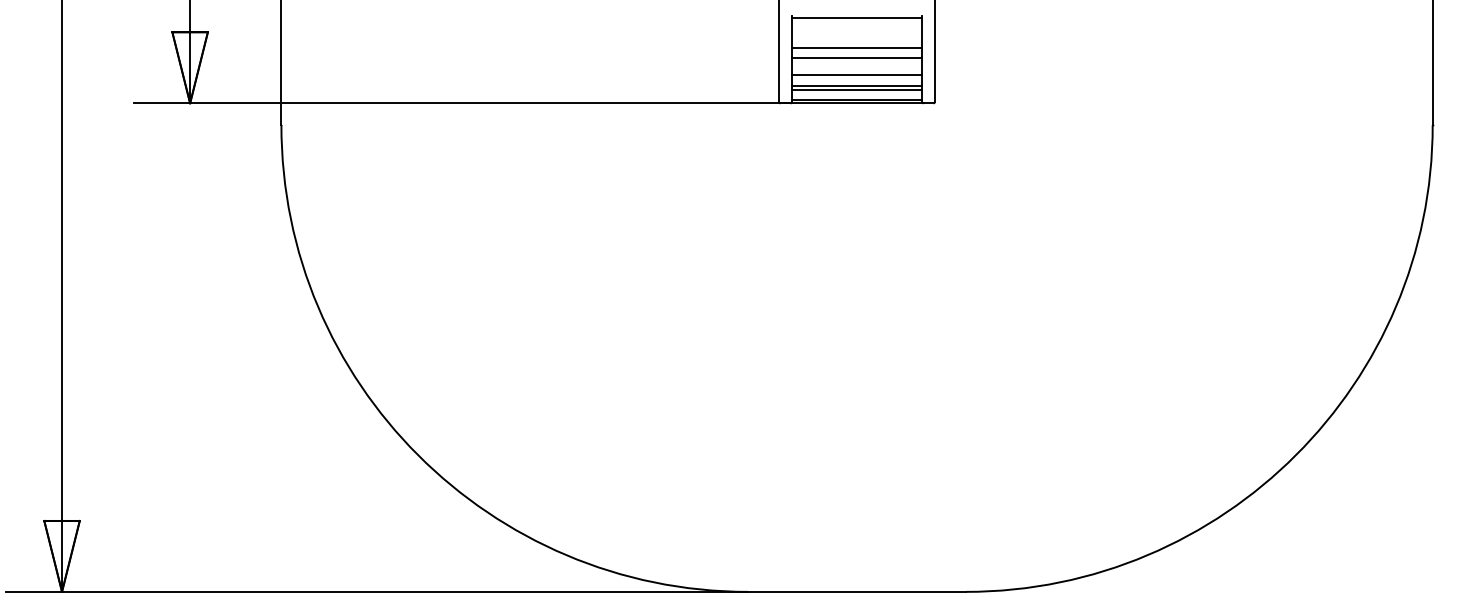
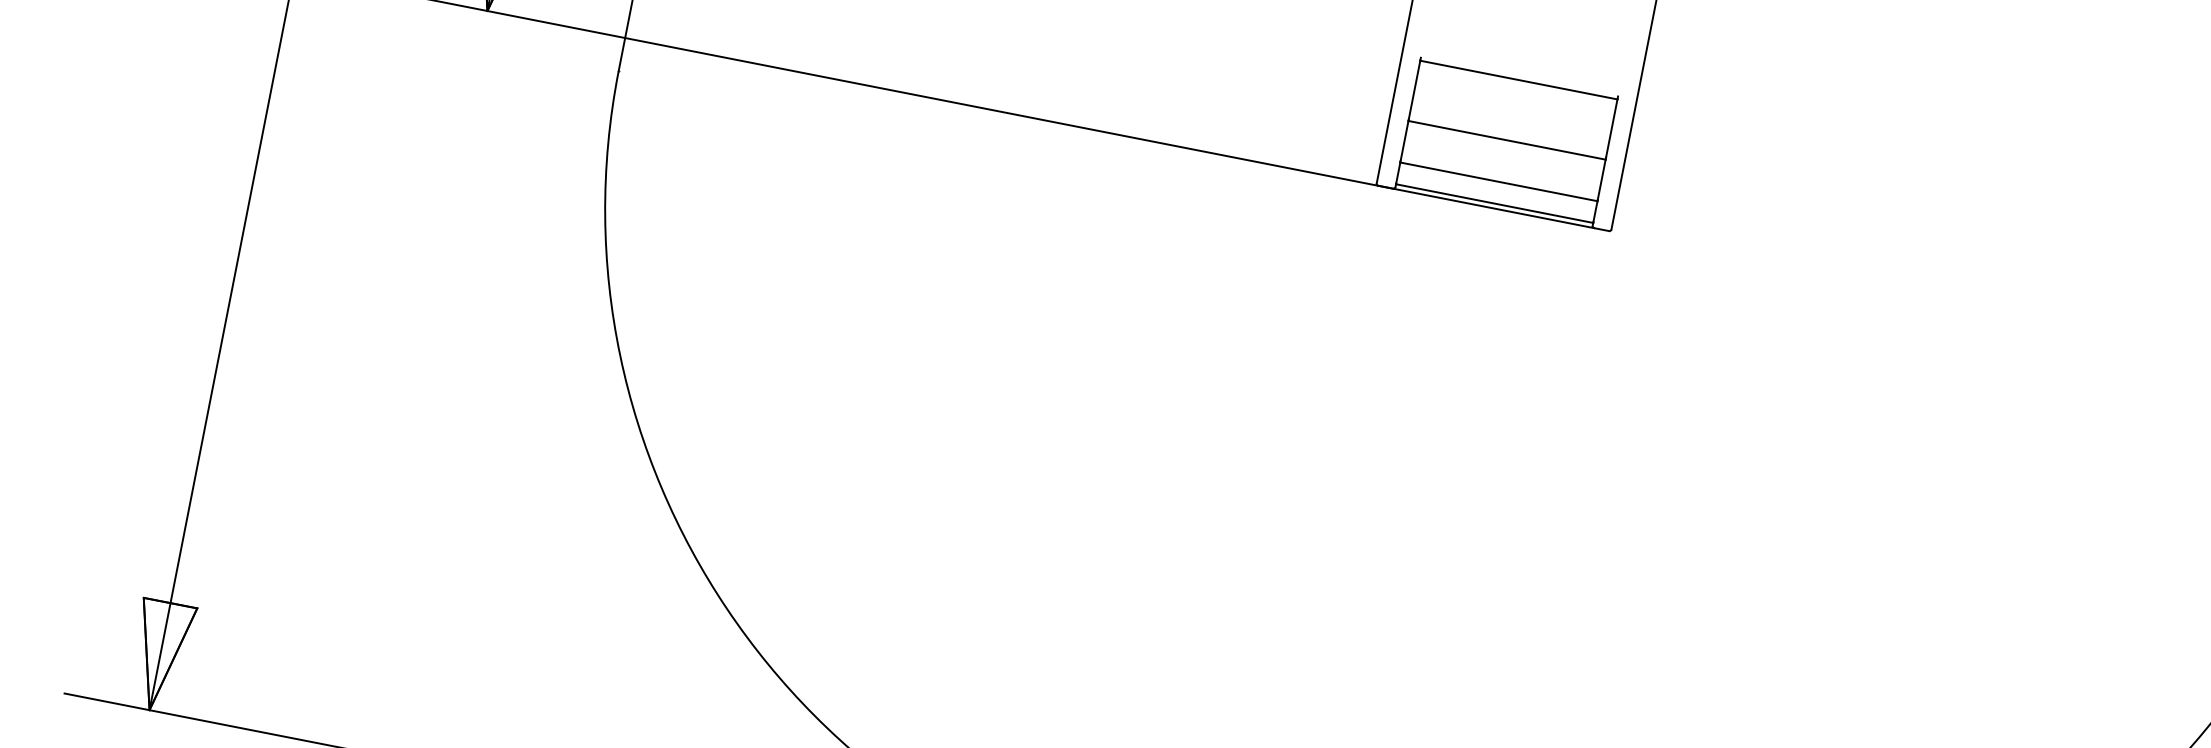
line: (856, 47) -> (1509, 123), removed
line: (856, 75) -> (1501, 166), removed
line: (856, 89) -> (1496, 187), removed

